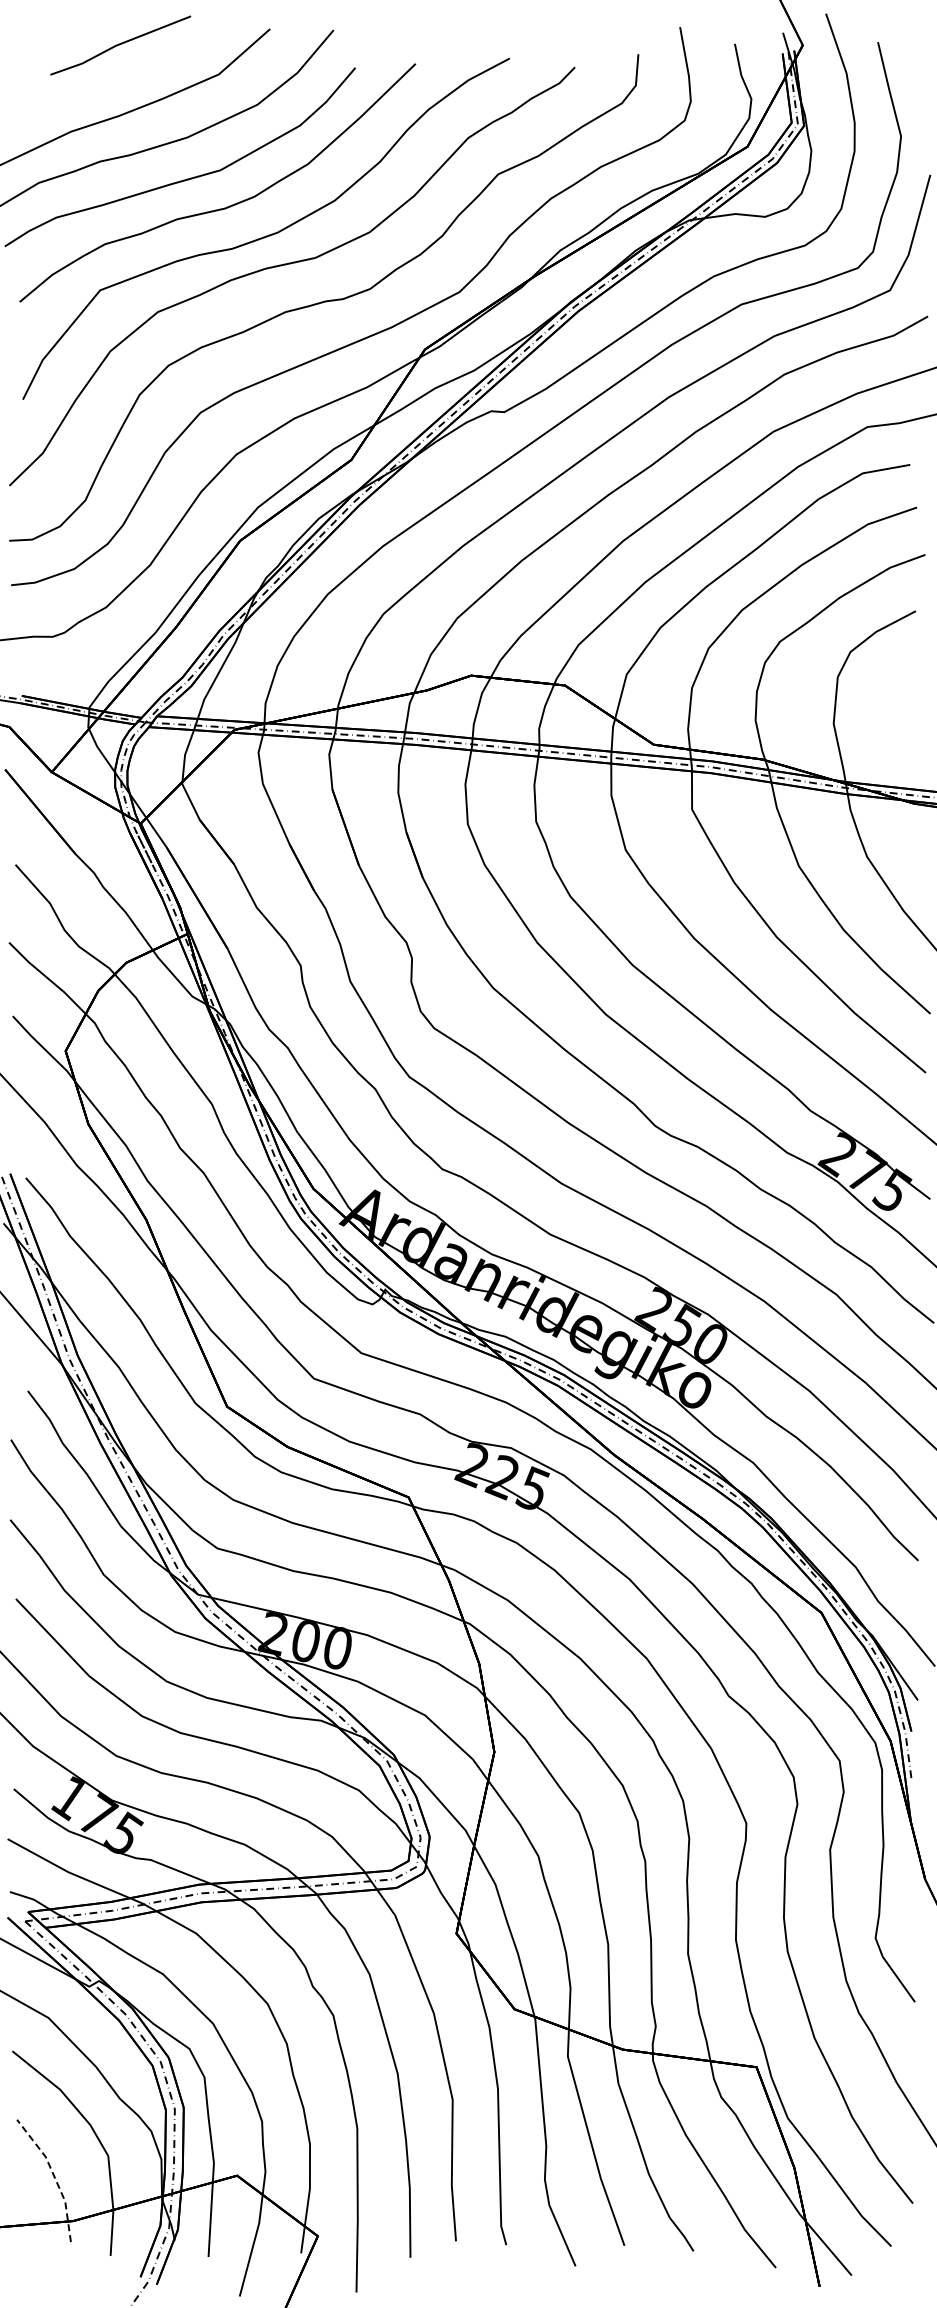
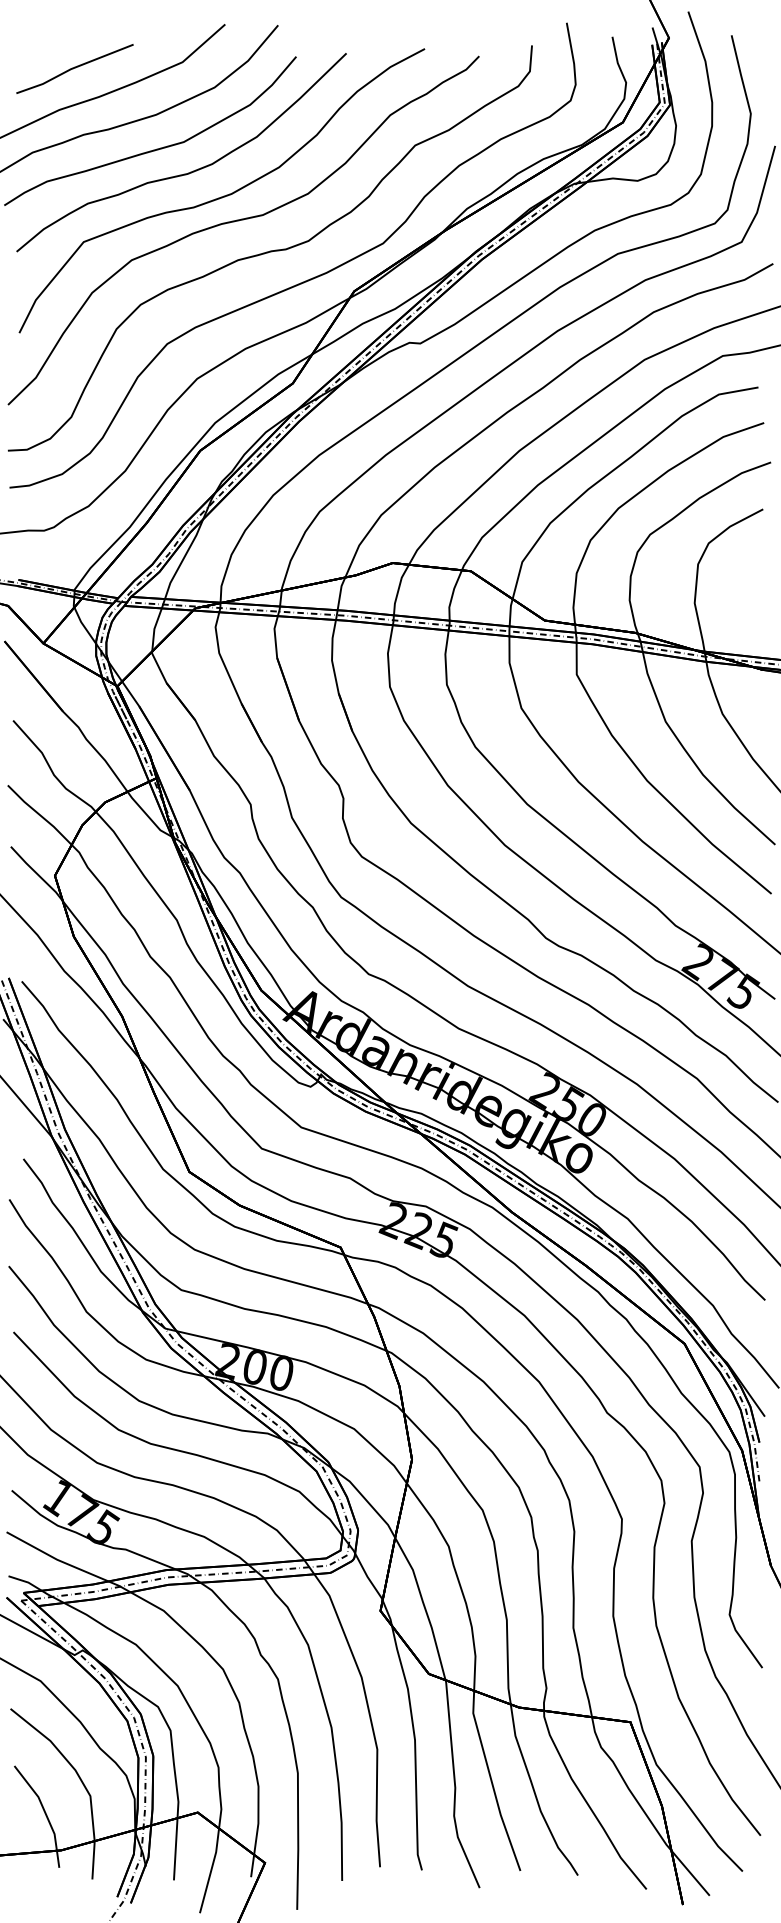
line: (120, 44) -> (74, 68), moved
line: (54, 2176) -> (45, 1813), dashed -> solid

